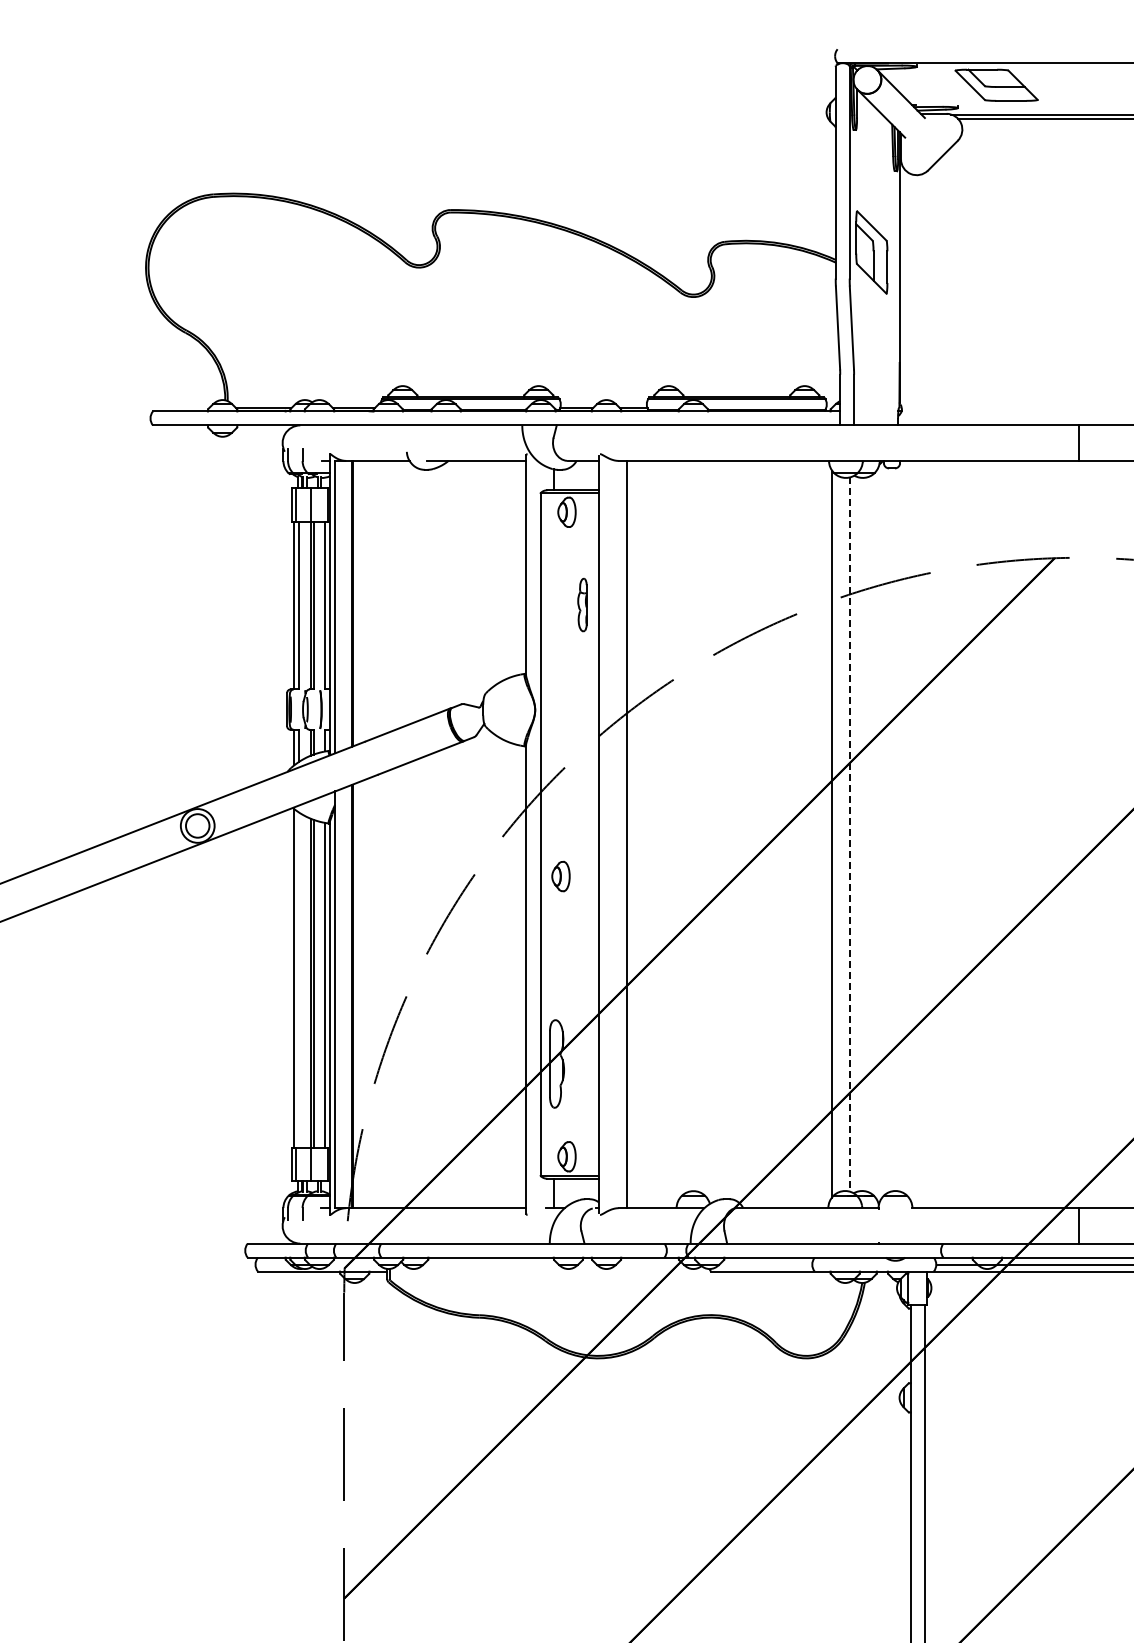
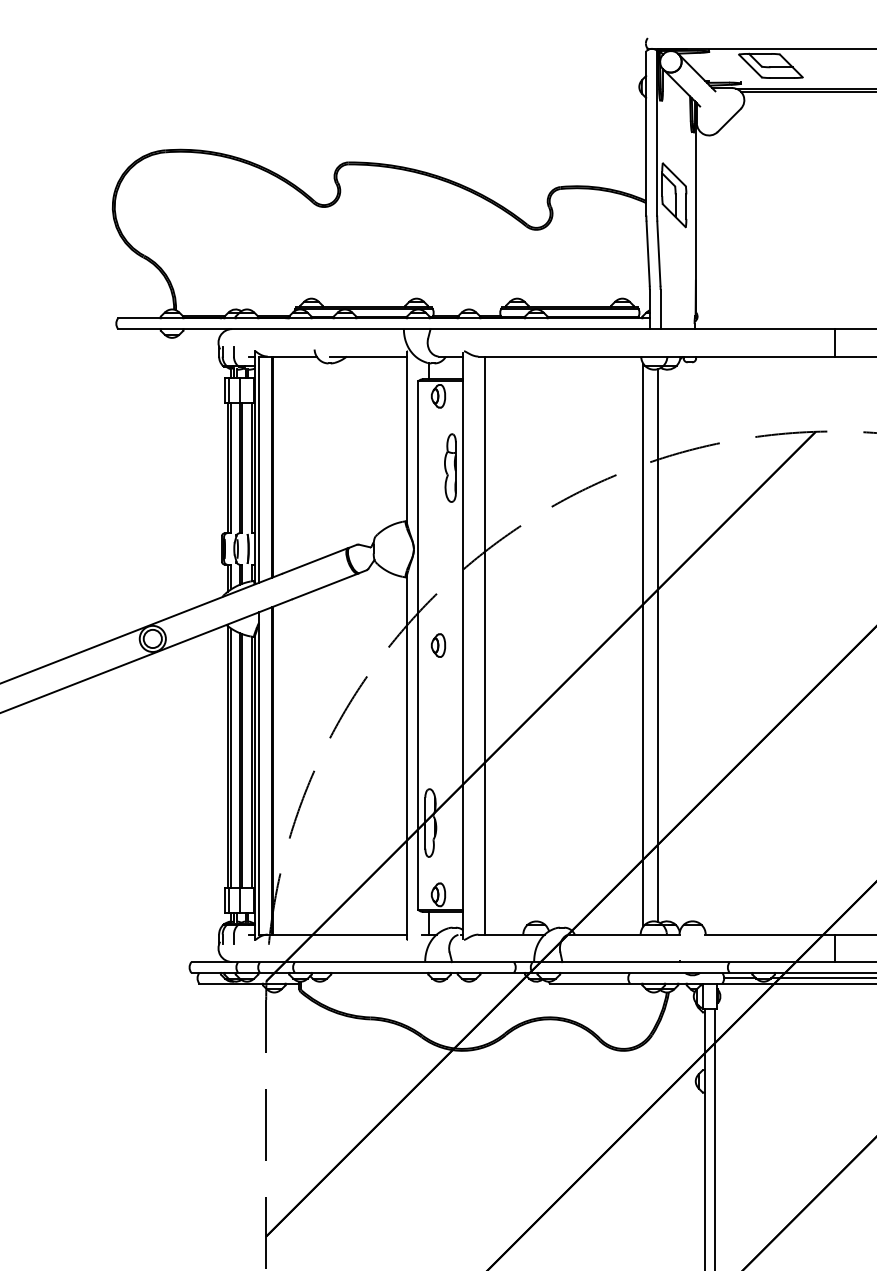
part: (582, 604) -> (450, 467), size x1.67
line: (850, 835) -> (657, 646), dashed -> solid
part: (560, 876) -> (438, 645), moved
line: (299, 979) -> (231, 757), added

